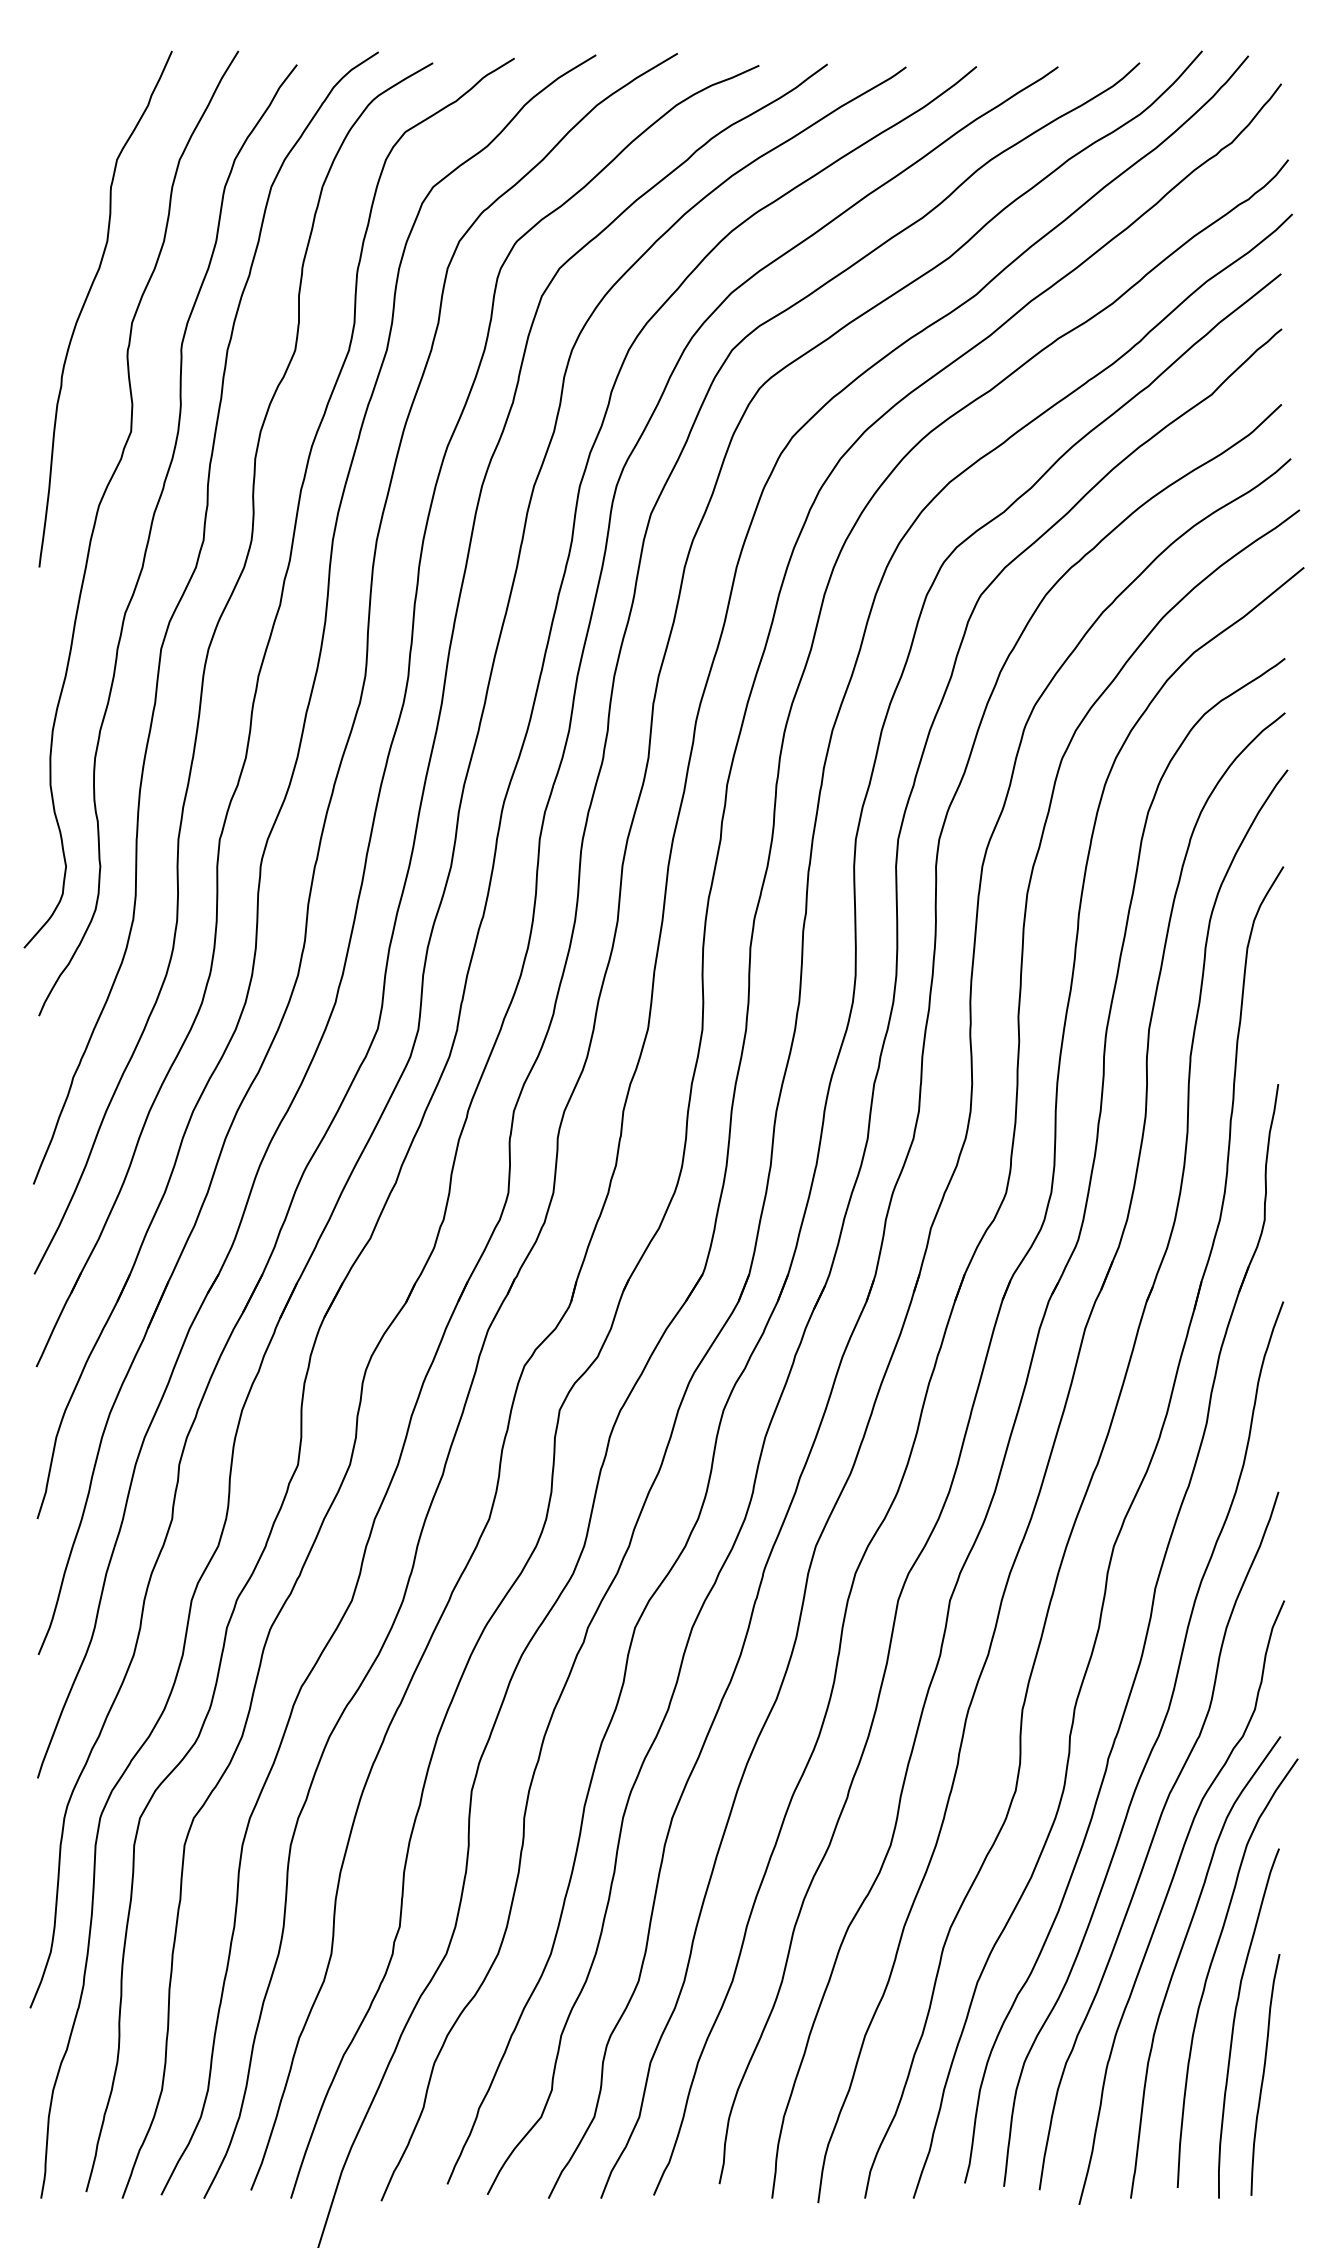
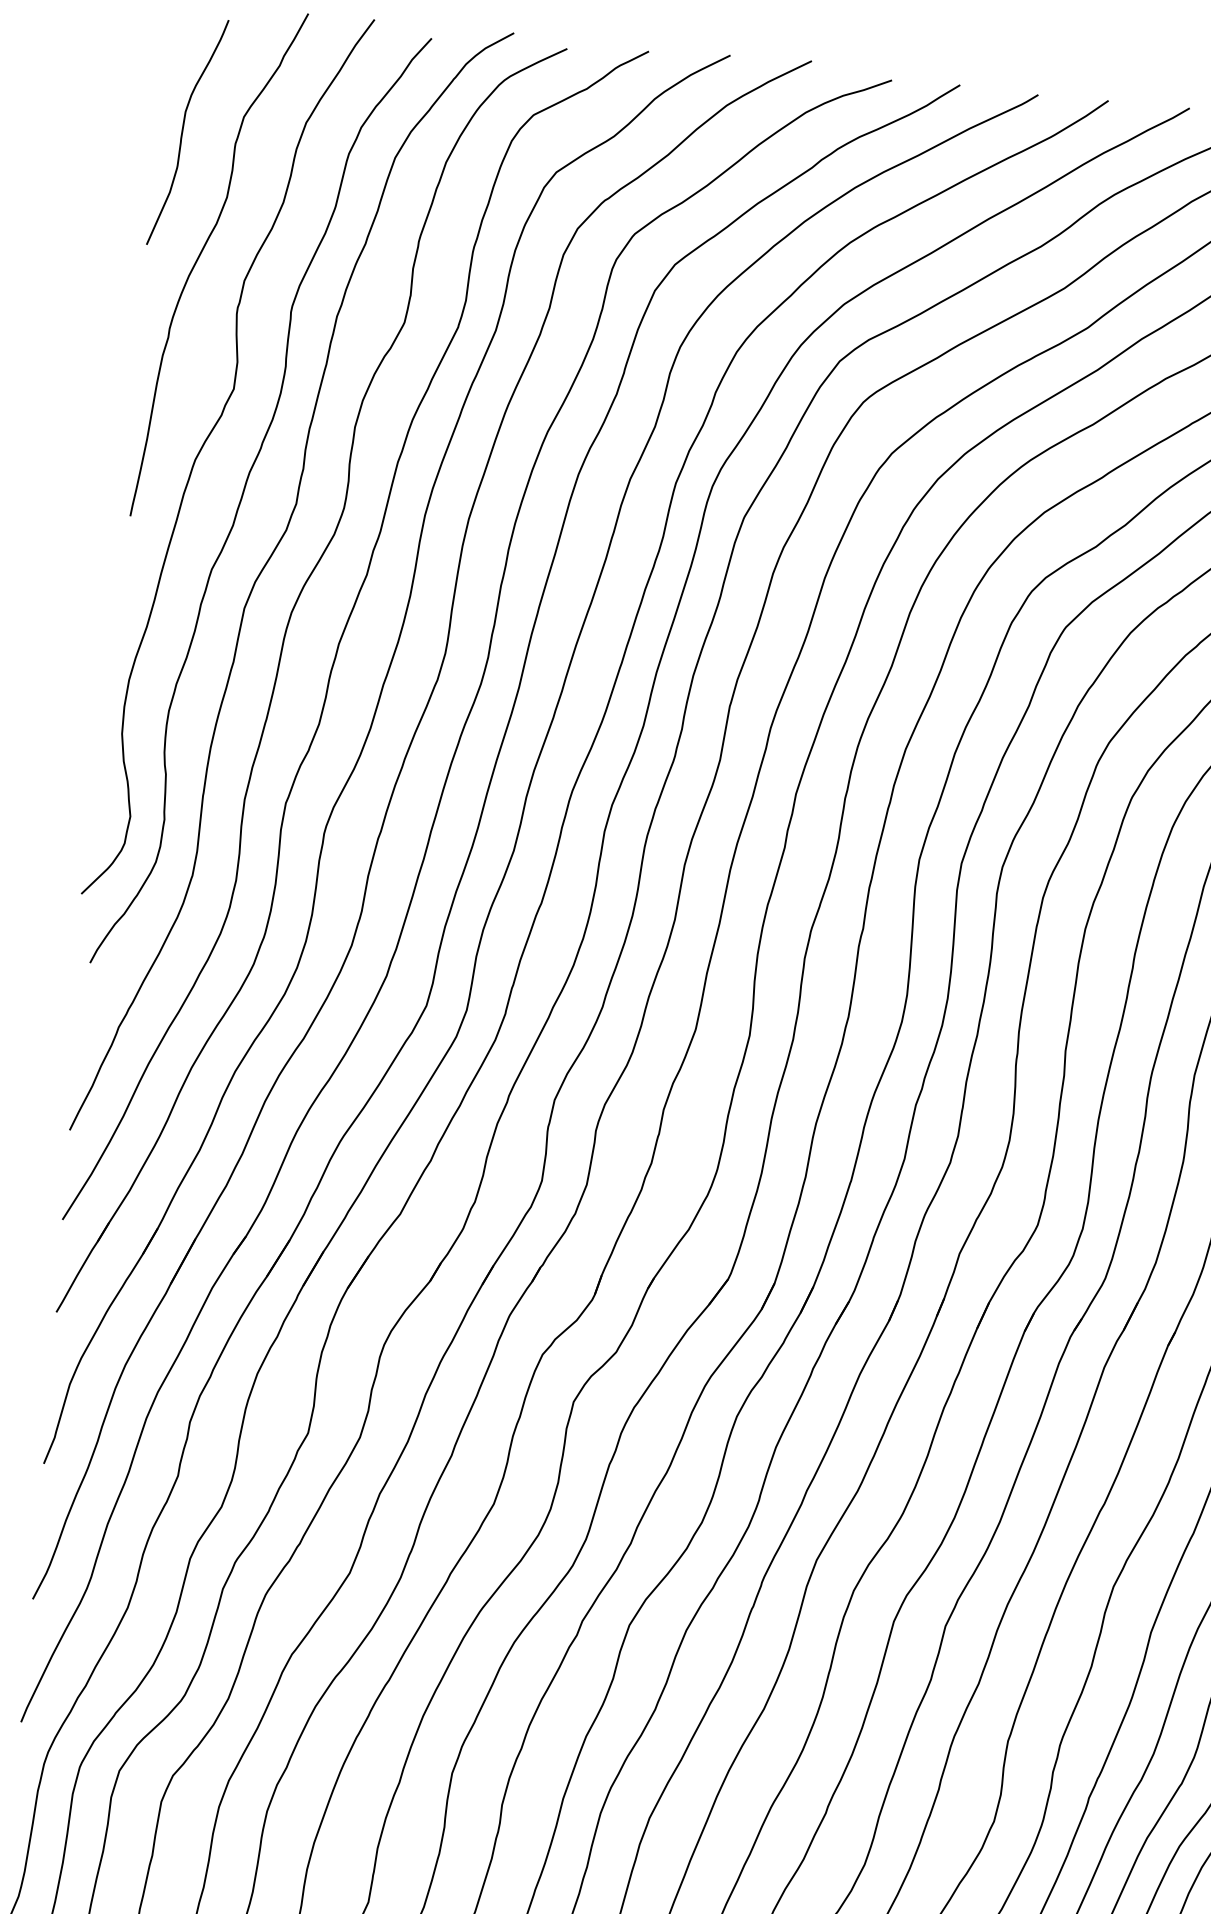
curve: (58, 177) -> (184, 129), added

